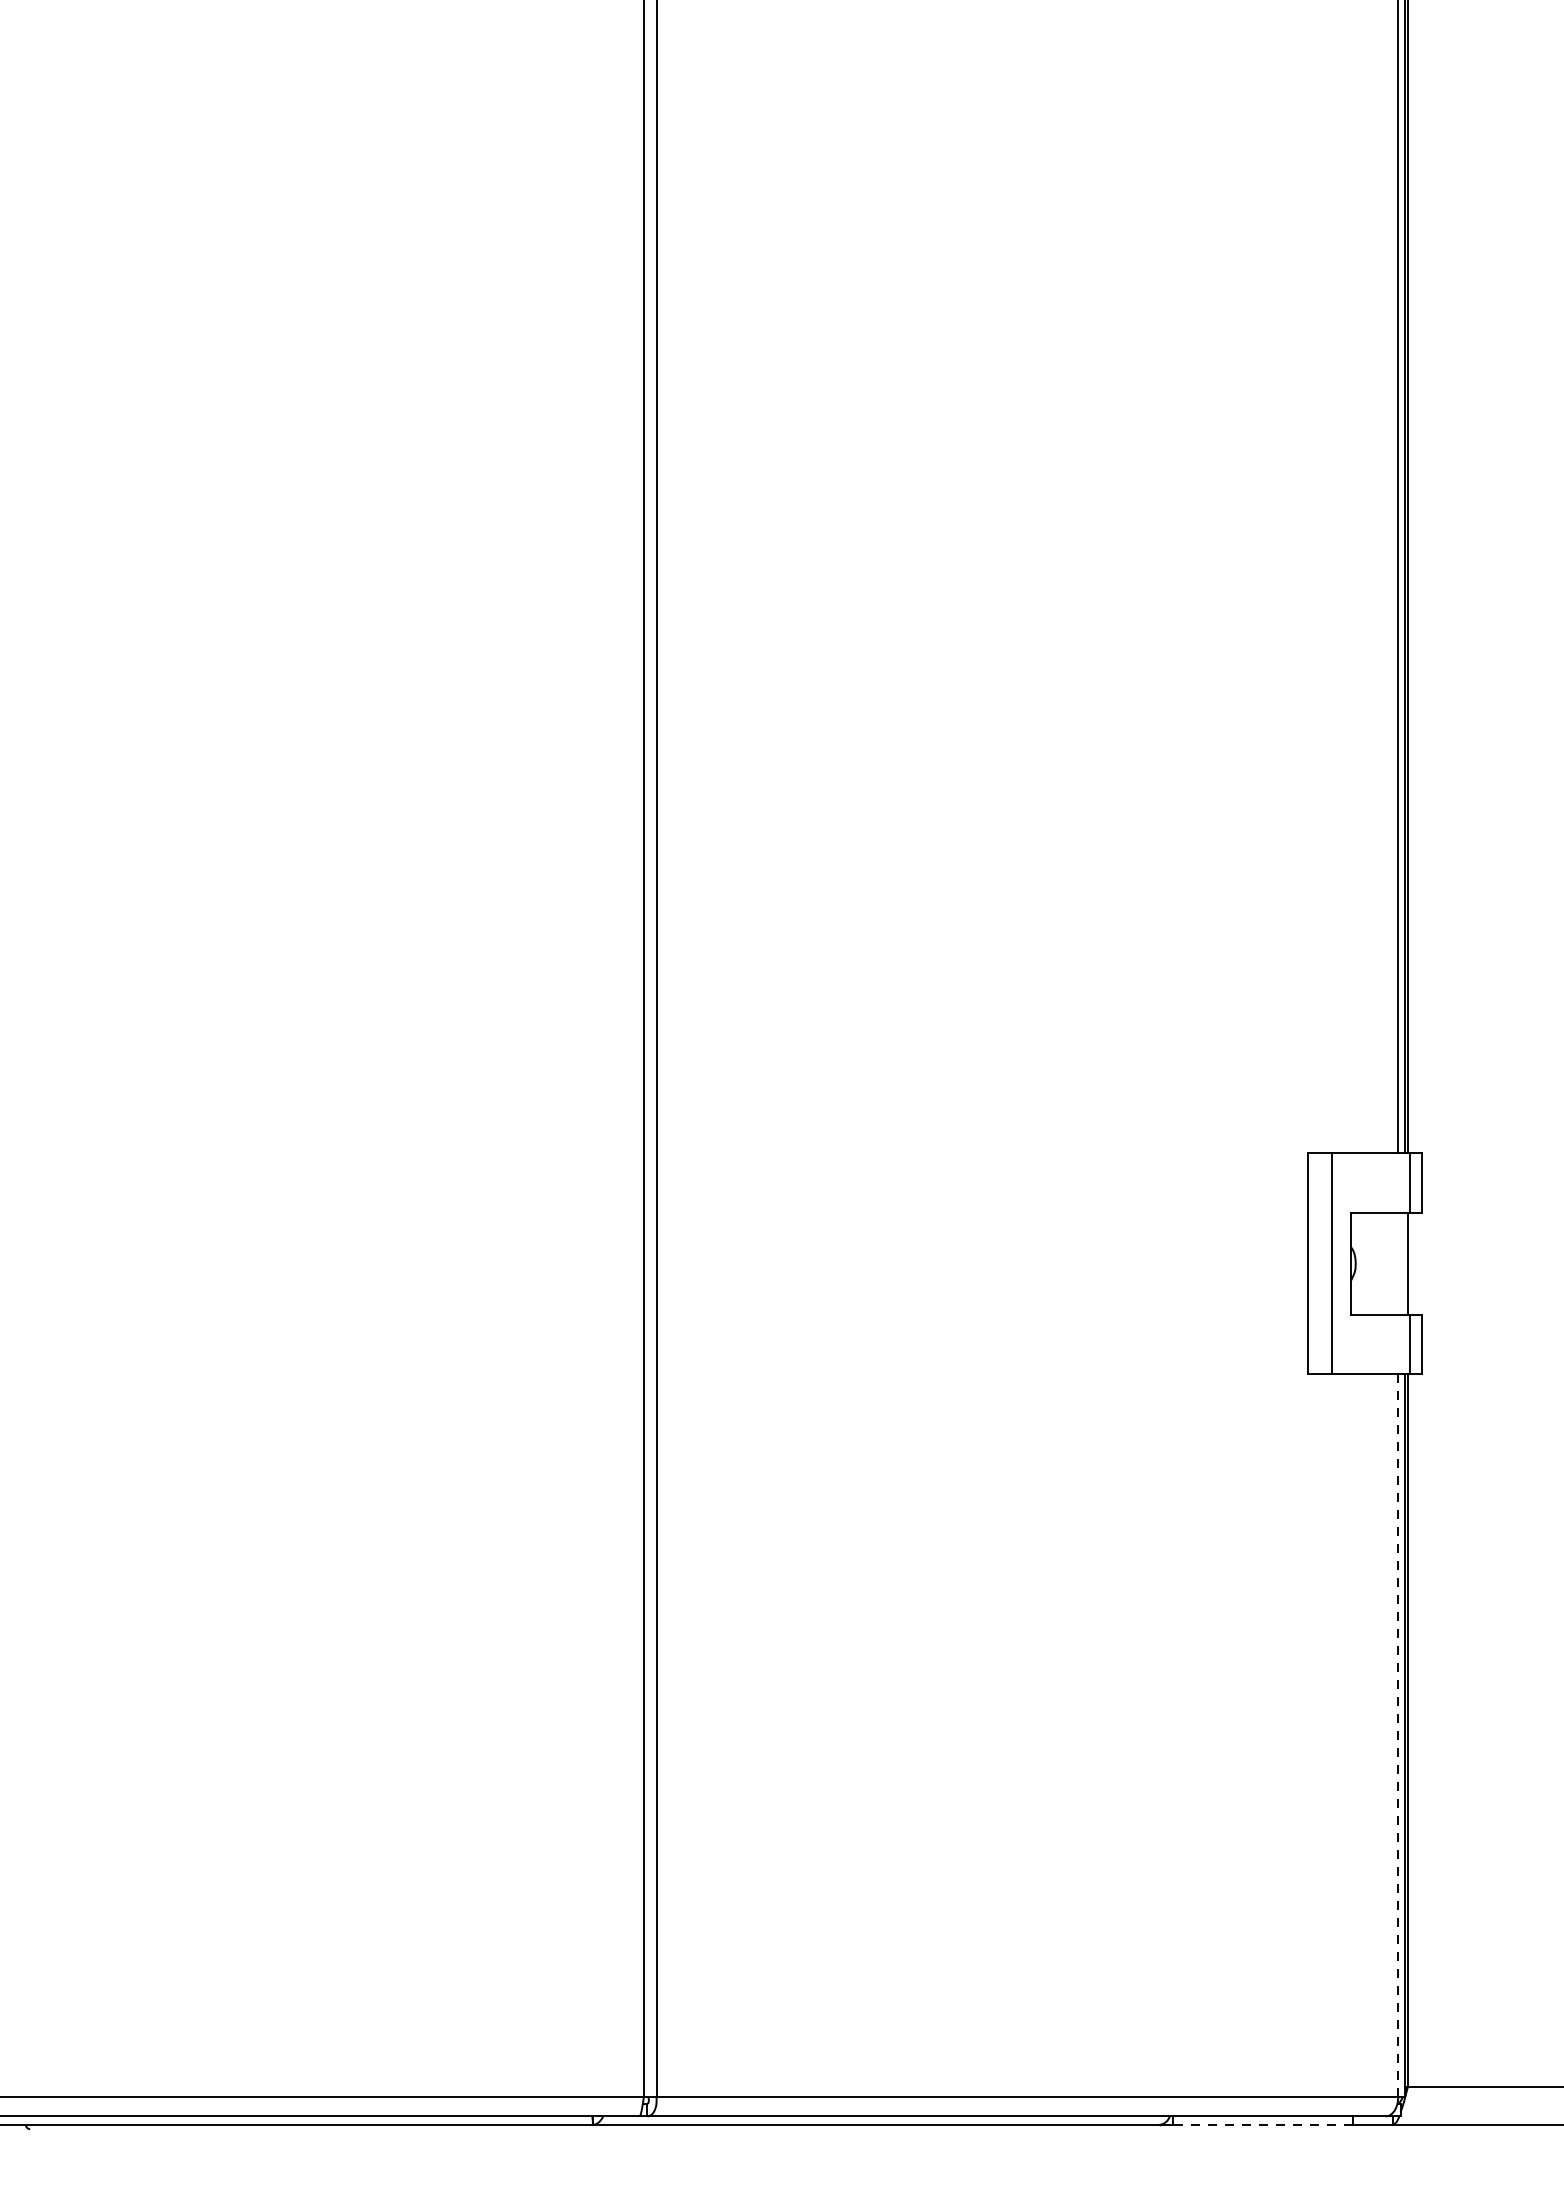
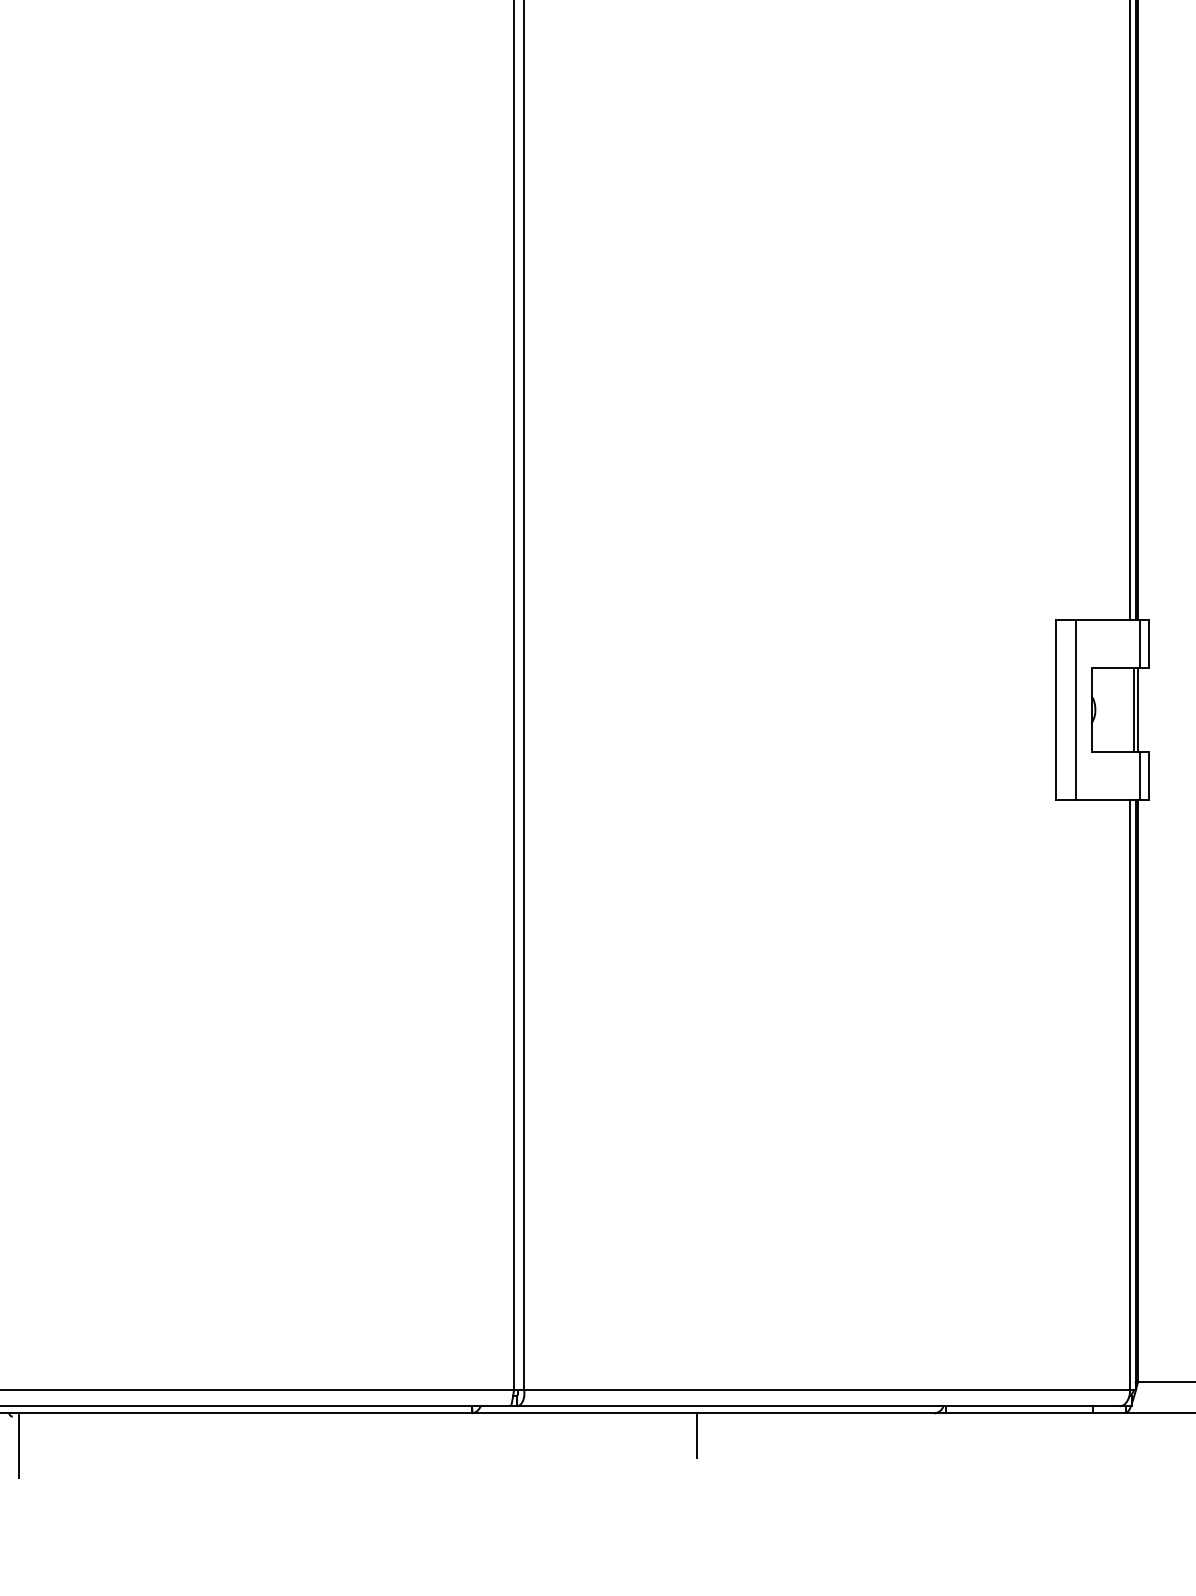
line: (1402, 1263) -> (1133, 709), added
line: (1398, 1735) -> (1130, 1095), dashed -> solid
line: (1262, 2124) -> (1019, 1412), dashed -> solid
line: (867, 2152) -> (696, 1435), added
line: (38, 2164) -> (19, 1445), added

